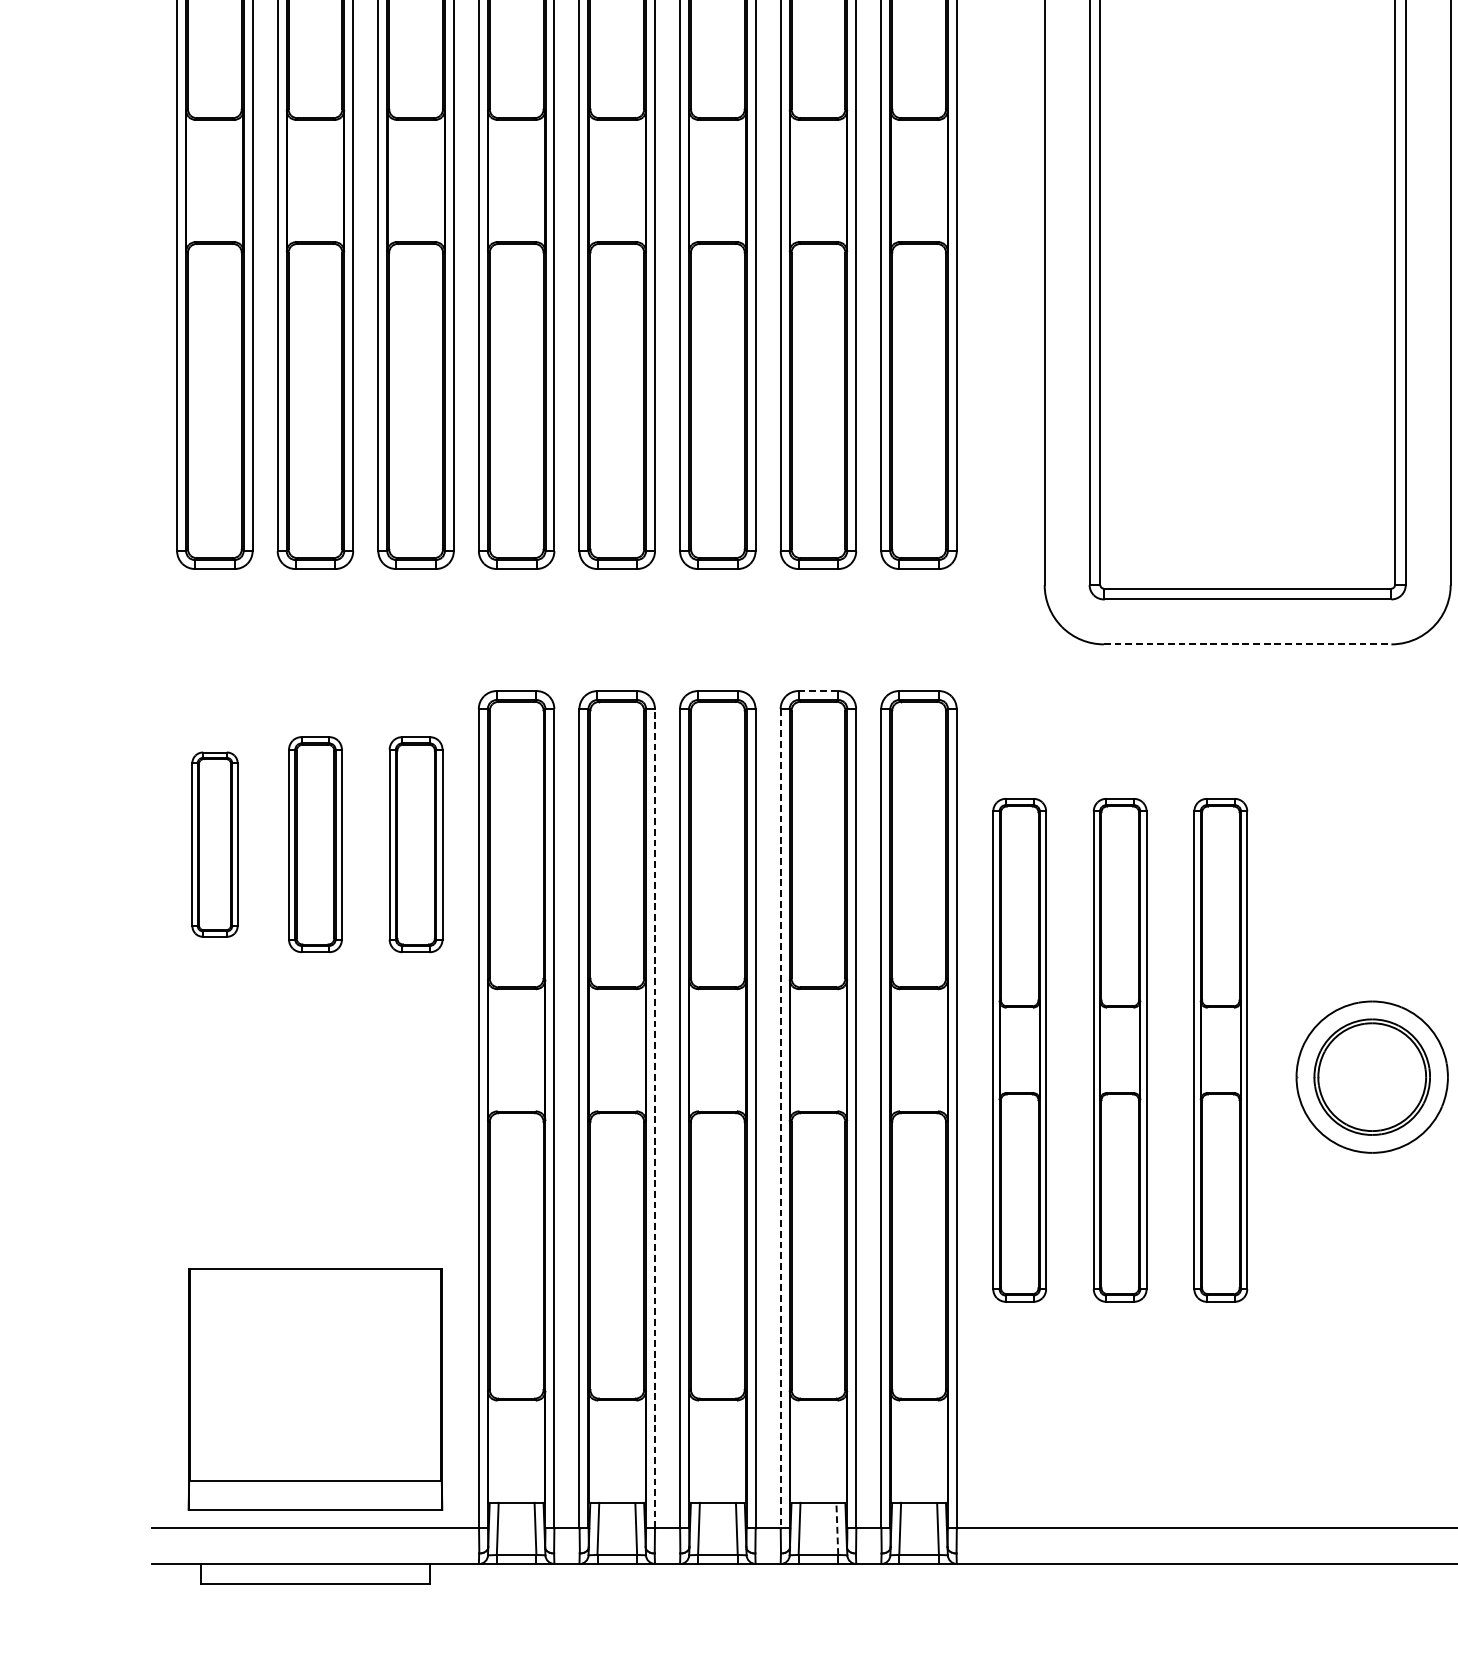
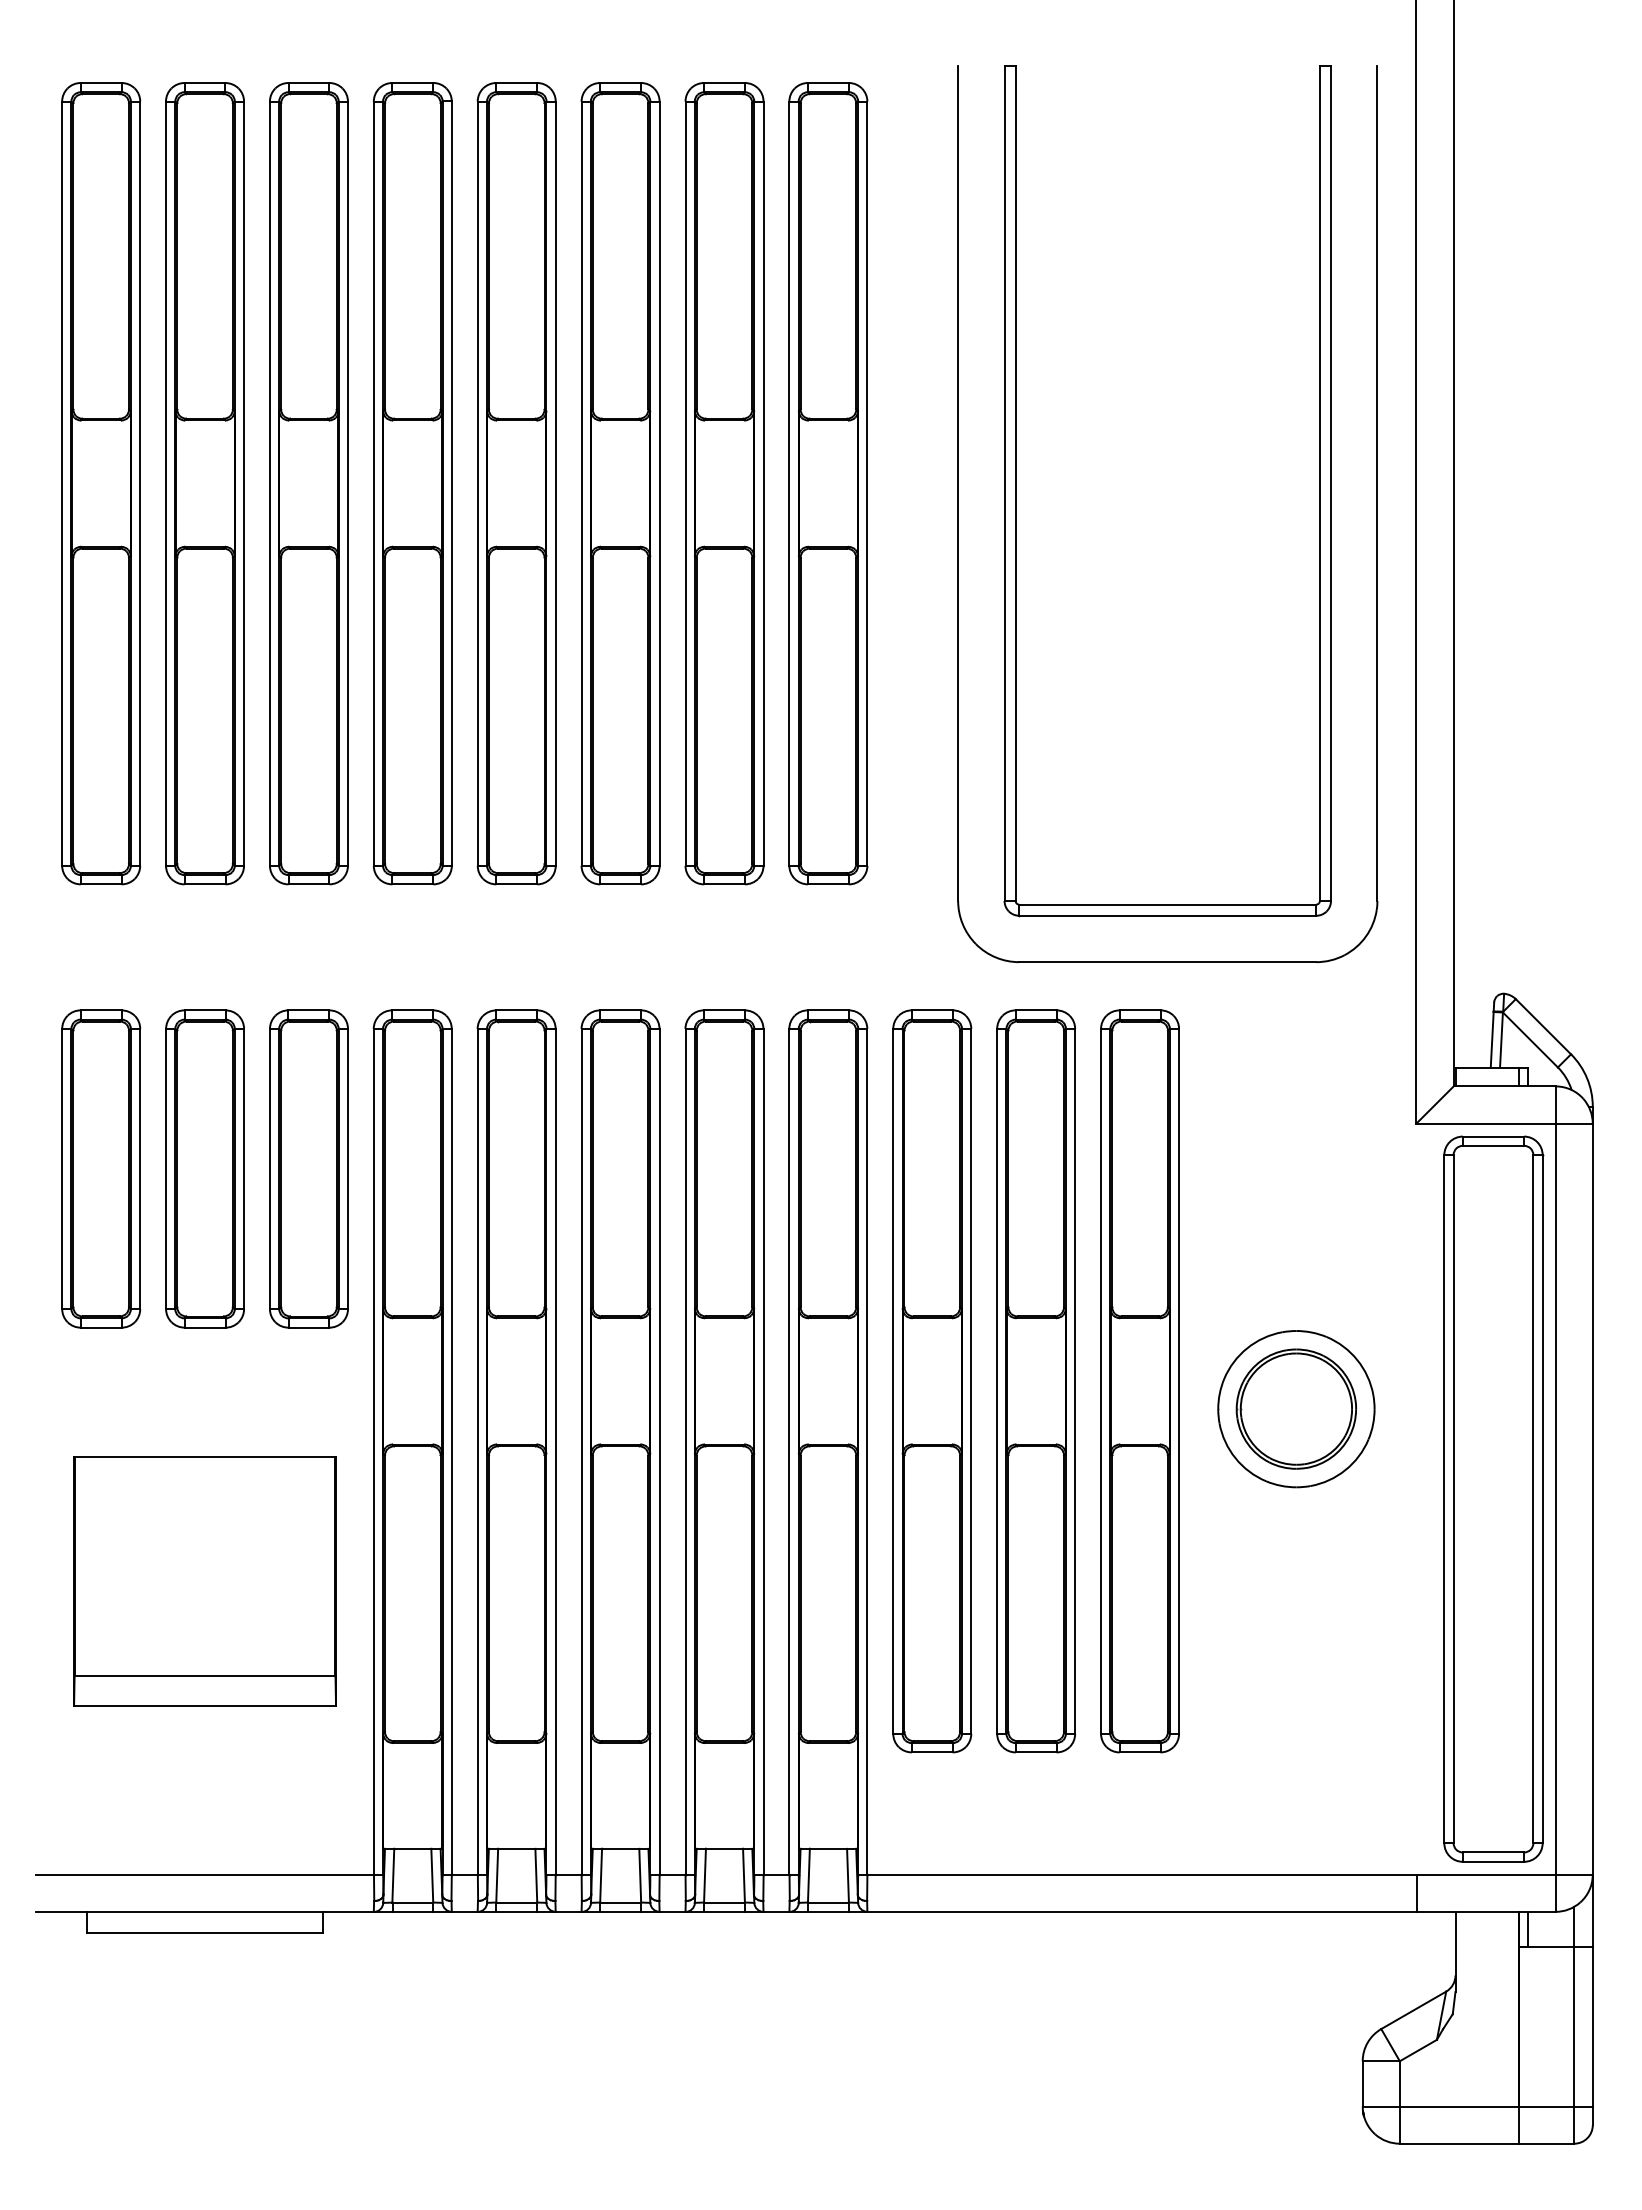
line: (1248, 644) -> (1168, 962), dashed -> solid
line: (819, 691) -> (725, 1010), dashed -> solid
part: (215, 844) -> (101, 1168), size x1.67
part: (314, 844) -> (204, 1168), size x1.43
part: (415, 844) -> (308, 1168), size x1.43
part: (1019, 1050) -> (932, 1381), size x1.43
part: (1119, 1050) -> (1035, 1381), size x1.43
part: (1220, 1050) -> (1139, 1381), size x1.43
line: (654, 1118) -> (555, 1451), dashed -> solid
line: (780, 1118) -> (685, 1451), dashed -> solid
part: (314, 1389) -> (204, 1581), moved
line: (836, 1528) -> (743, 1875), dashed -> solid

